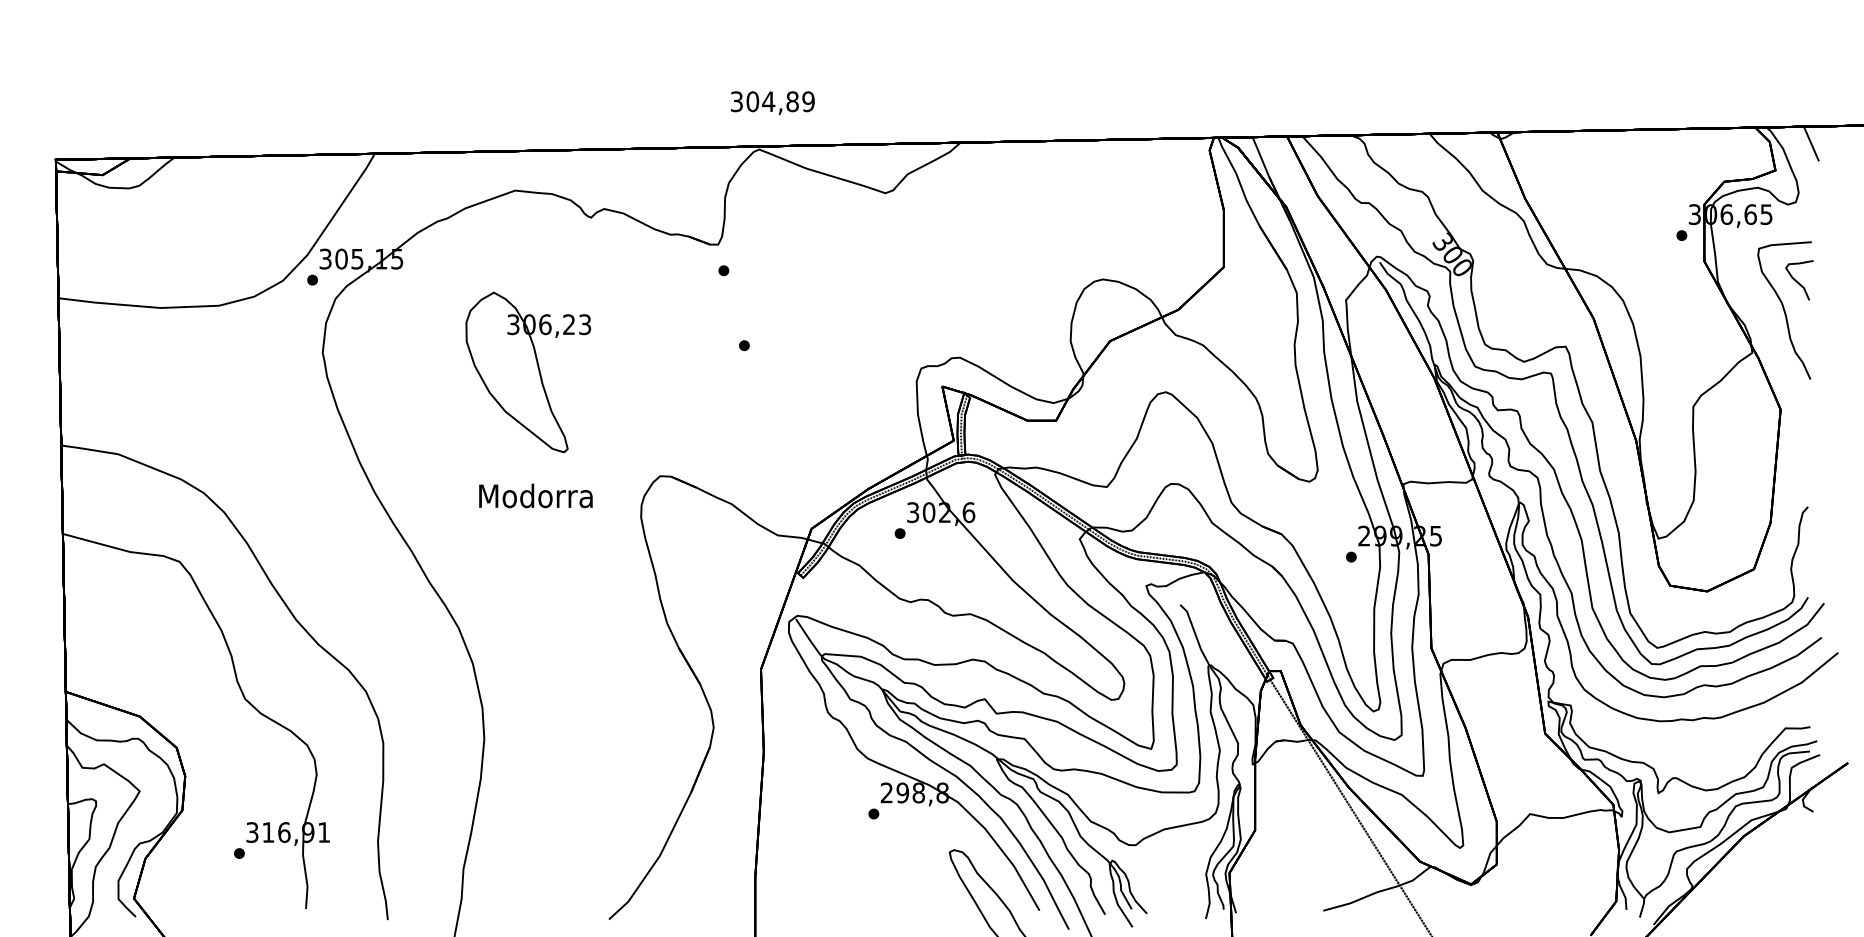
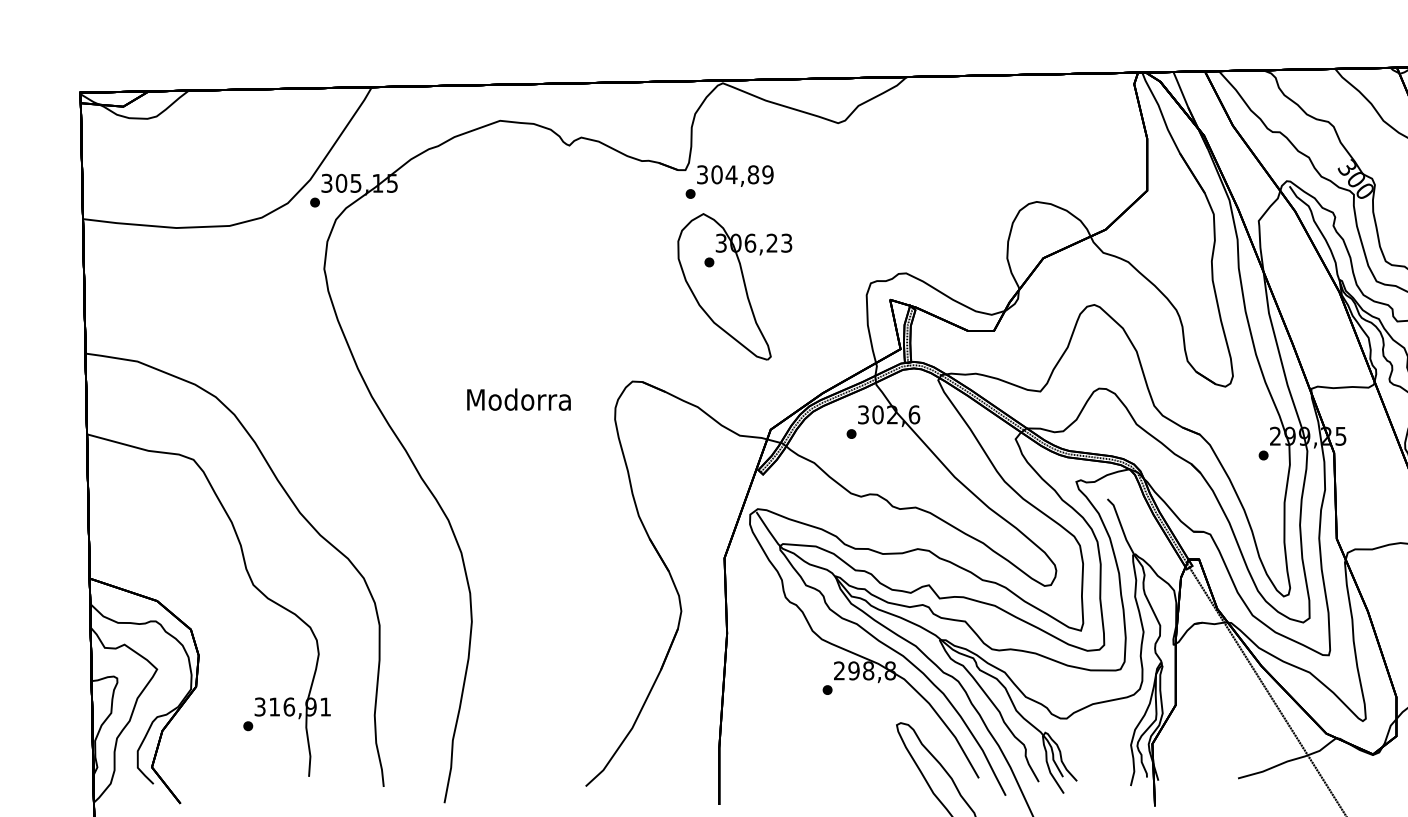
text: (772, 103) -> (735, 176), moved
part: (528, 372) -> (735, 286), moved

